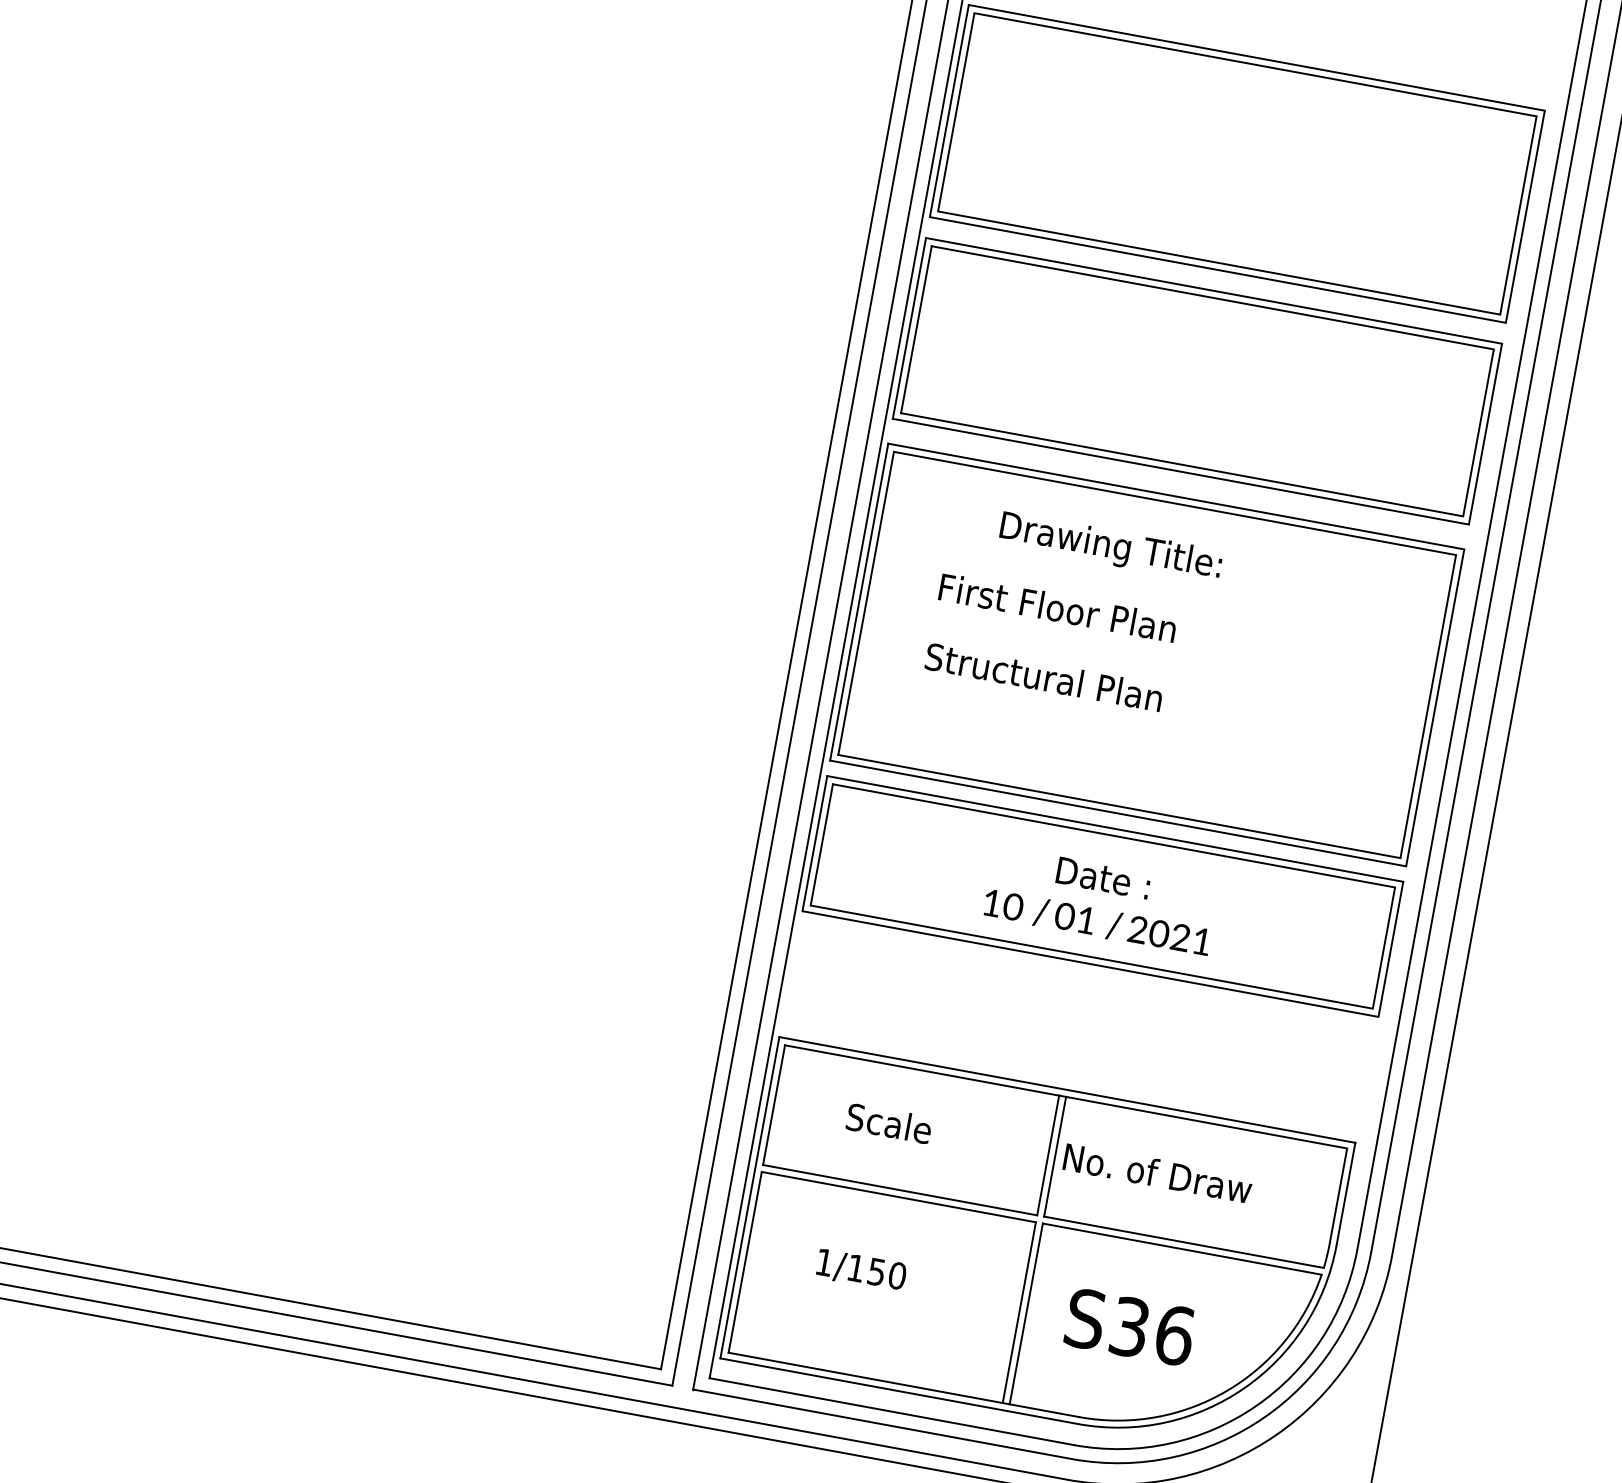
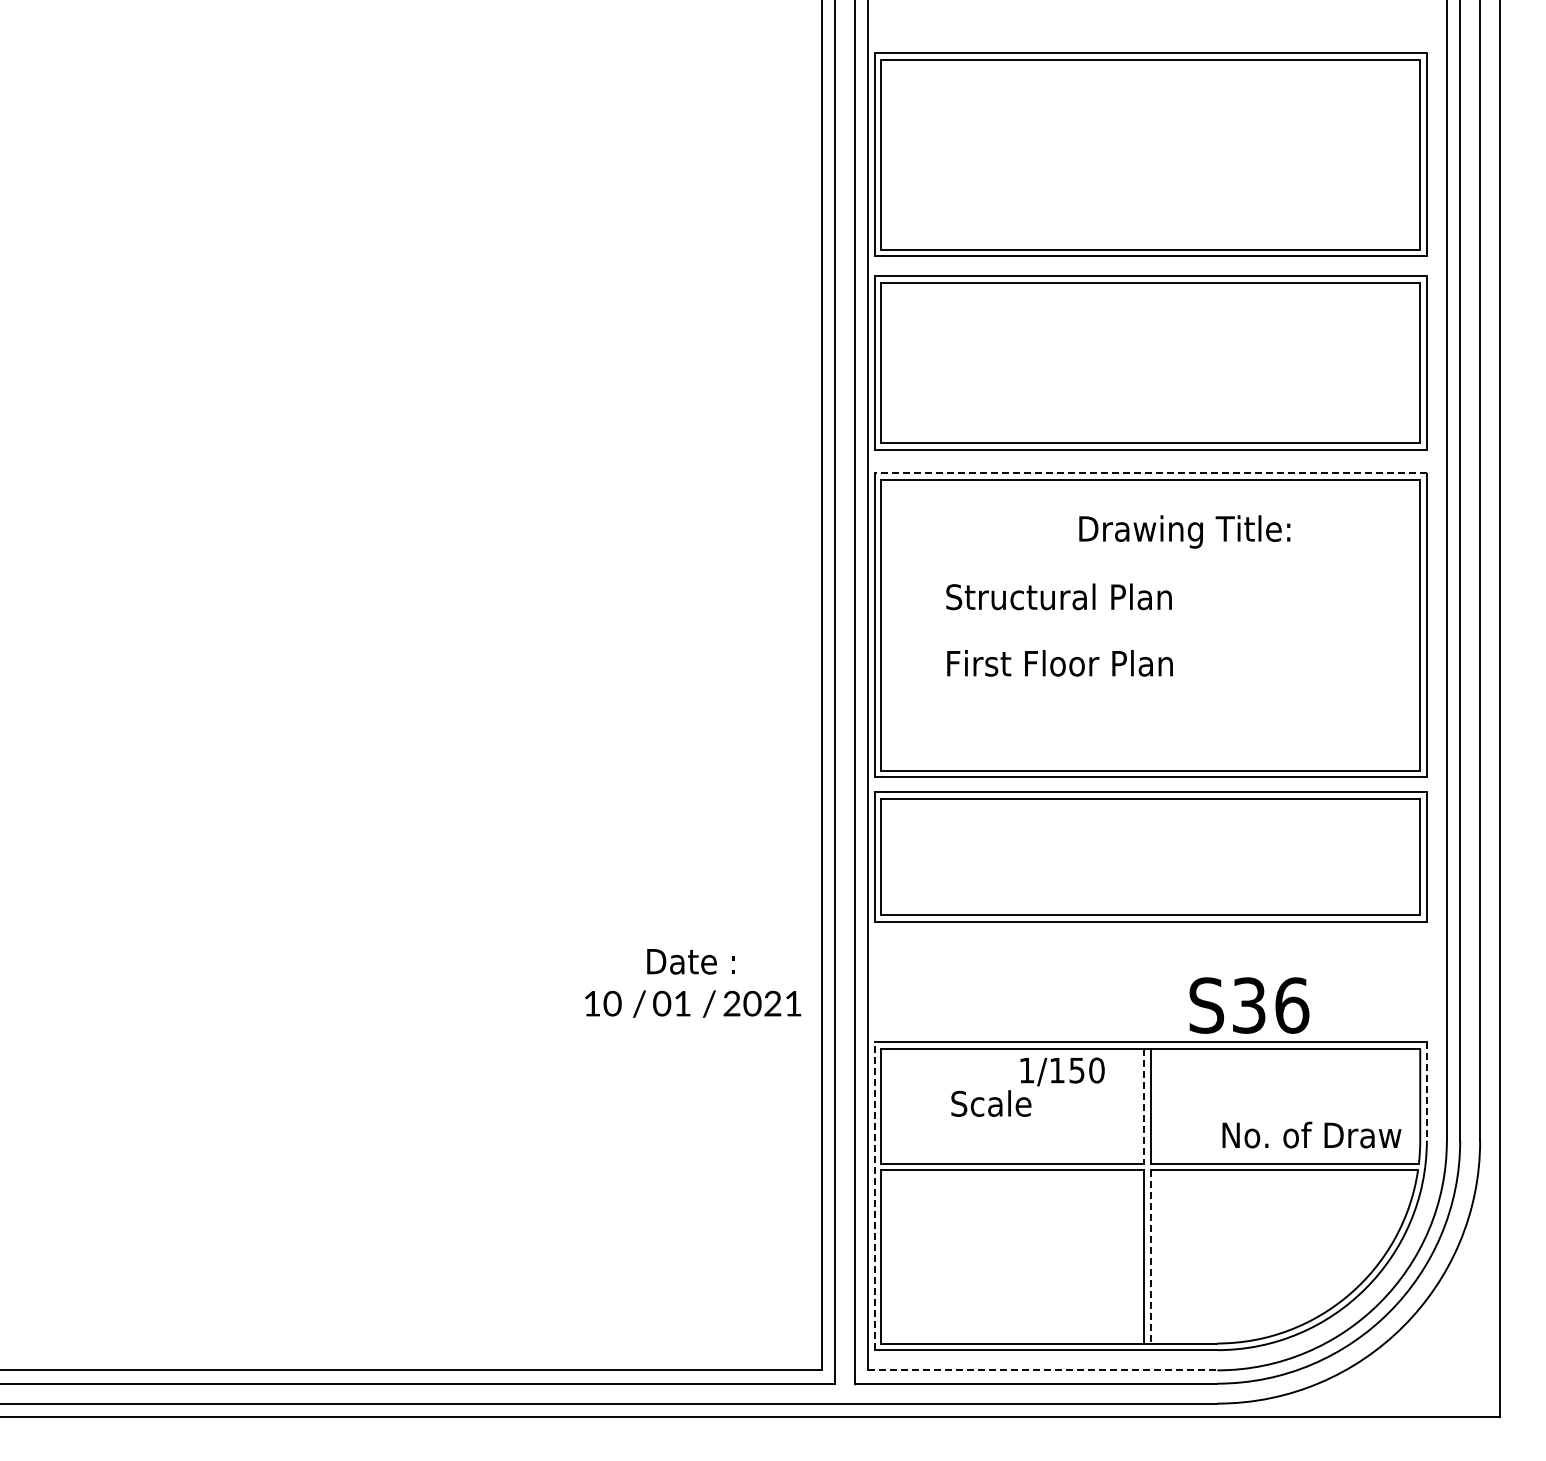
line: (1175, 496) -> (1150, 473), solid -> dashed
text: (1110, 547) -> (1184, 531), moved
text: (1057, 607) -> (1059, 596), First Floor Plan -> Structural Plan
text: (1044, 677) -> (1059, 663), Structural Plan -> First Floor Plan
text: (1101, 901) -> (693, 983), moved
line: (1048, 1155) -> (1144, 1106), solid -> dashed
text: (1157, 1172) -> (1311, 1134), moved
line: (1345, 1194) -> (1426, 1091), solid -> dashed
line: (749, 1198) -> (874, 1196), solid -> dashed
text: (861, 1270) -> (1062, 1071), moved
line: (1026, 1313) -> (1150, 1256), solid -> dashed
text: (1130, 1327) -> (1249, 1005), moved
line: (891, 1411) -> (1042, 1370), solid -> dashed

